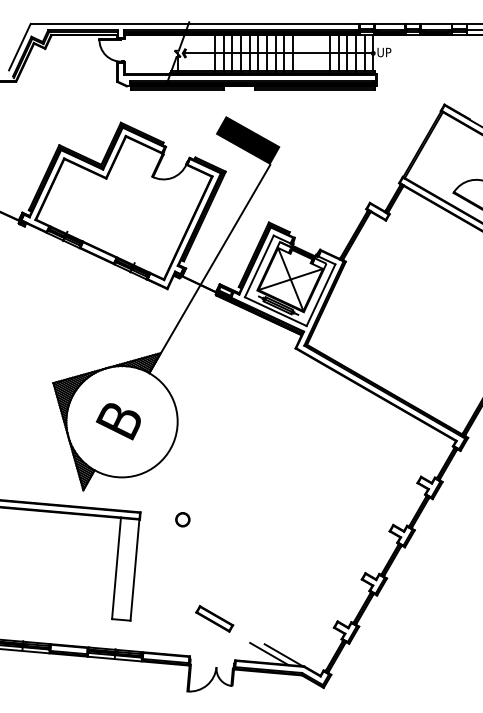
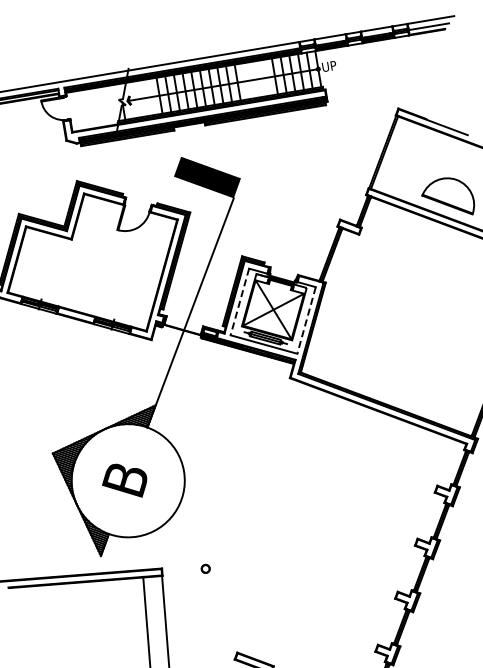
line: (259, 266) -> (240, 301), solid -> dashed
line: (320, 295) -> (306, 320), solid -> dashed
circle: (182, 519) -> (205, 568), size x0.6

